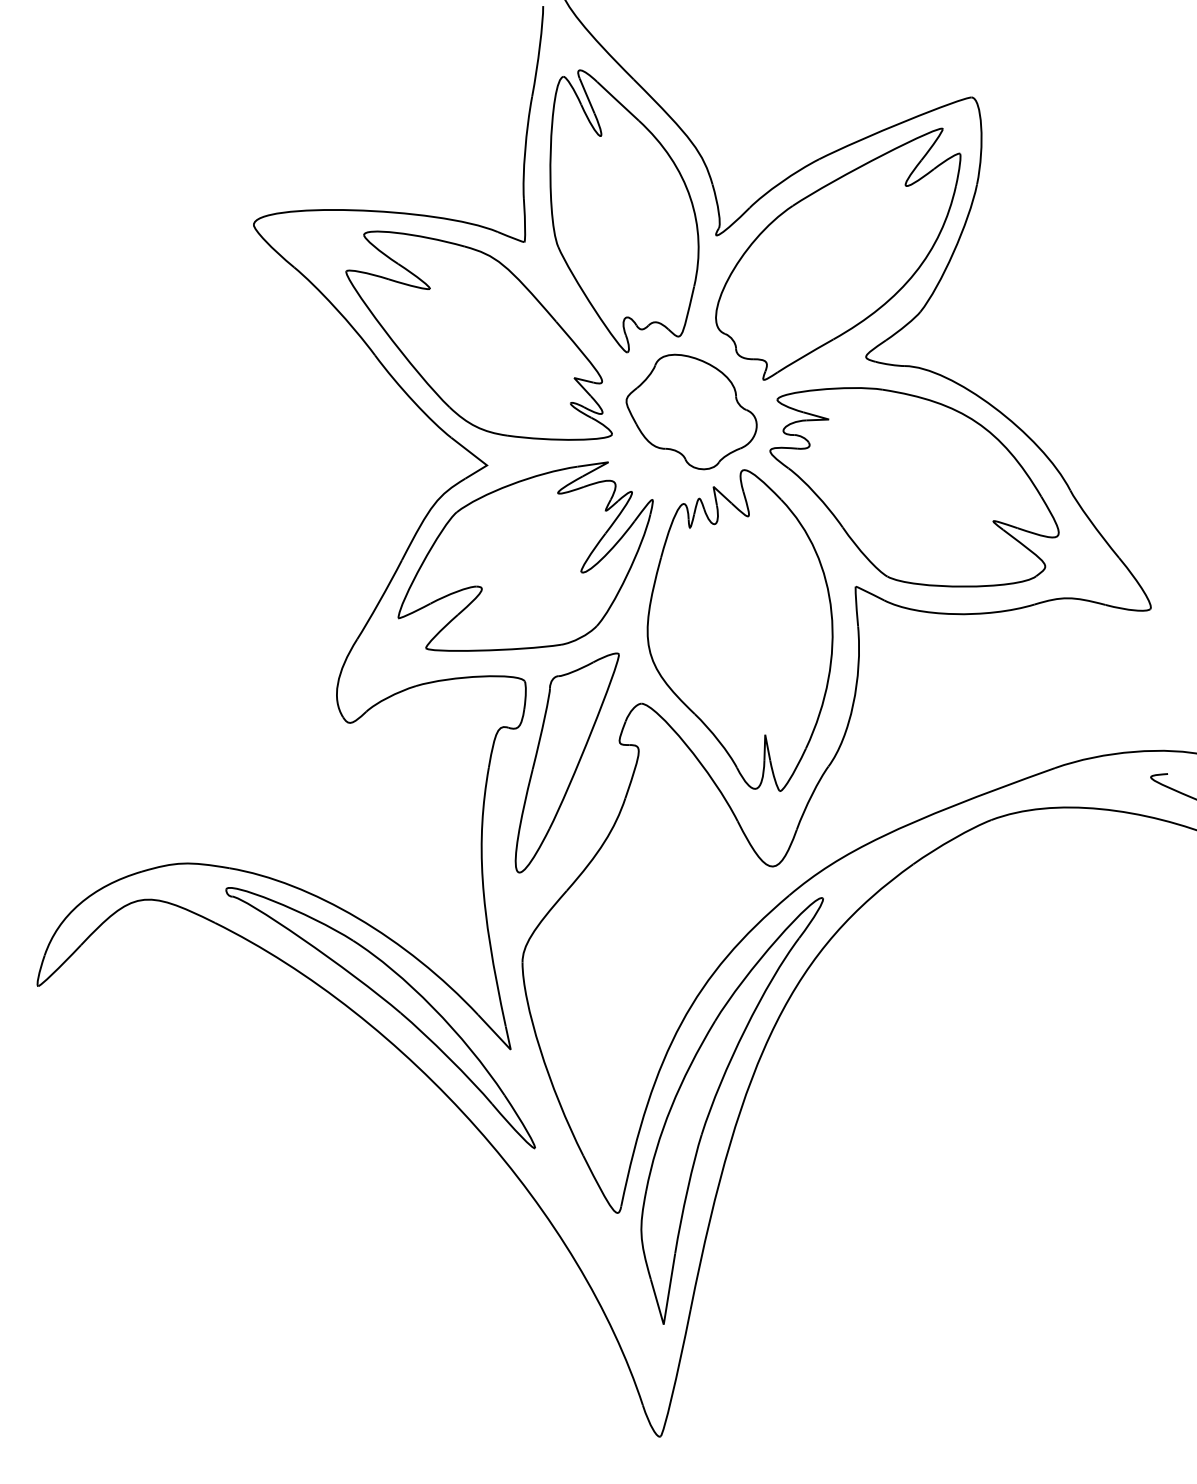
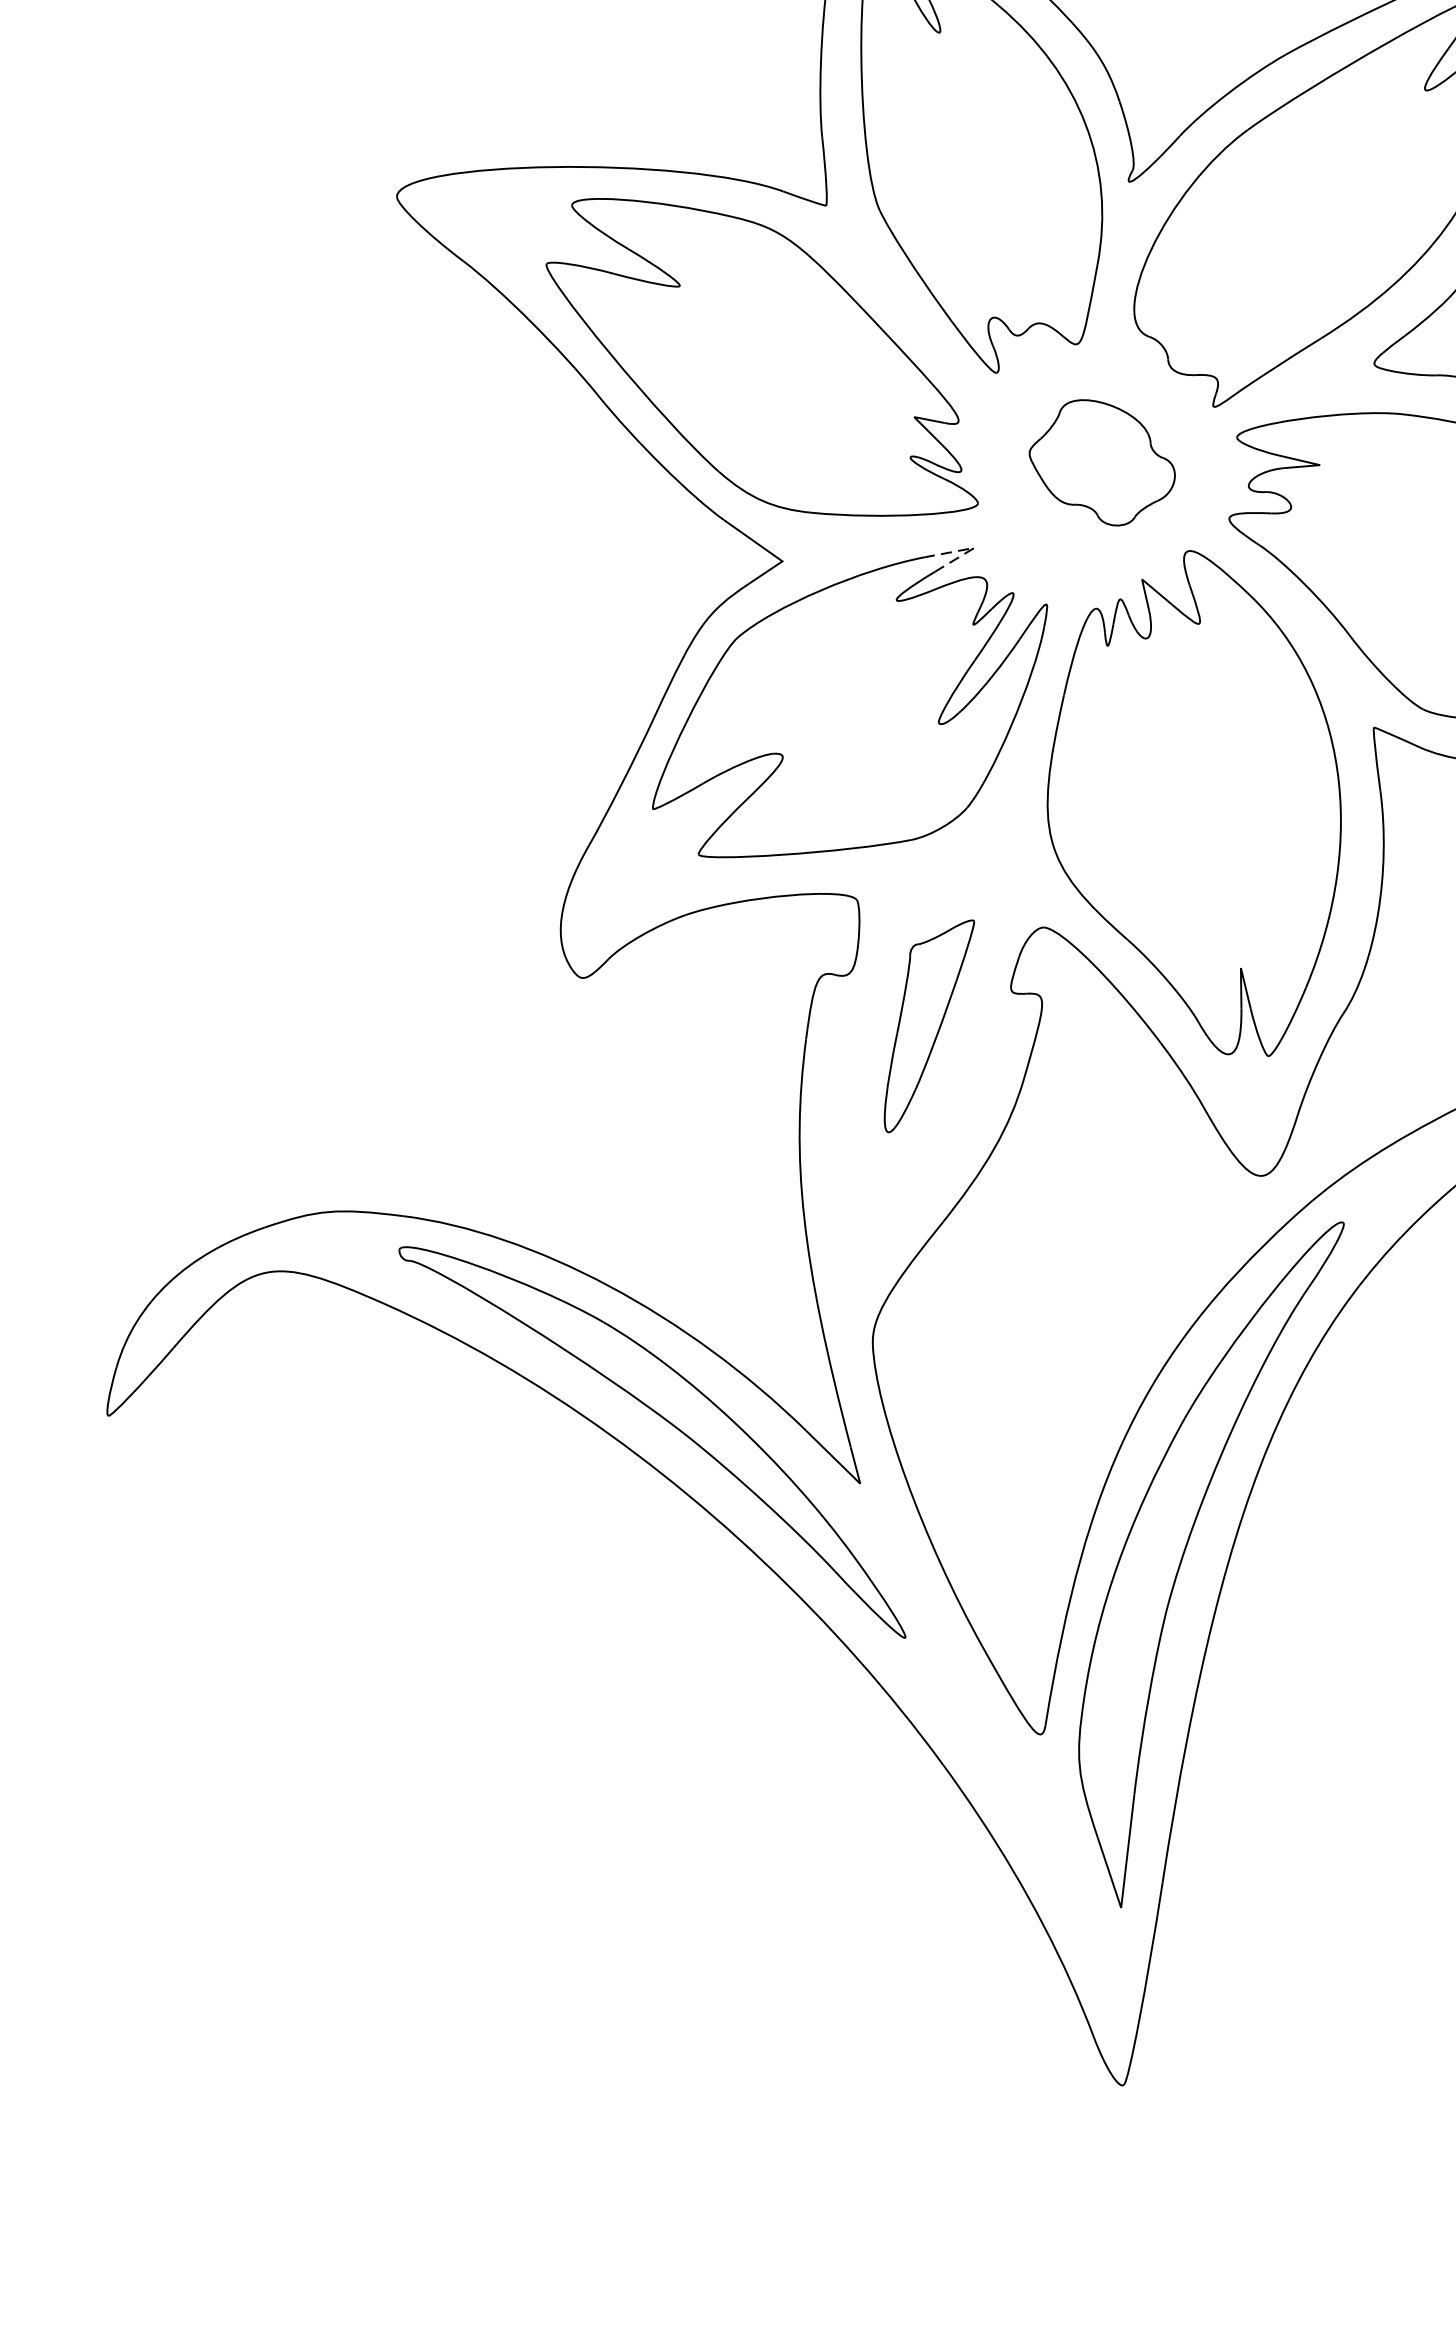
part: (691, 411) -> (1101, 461), size x0.7
line: (607, 462) -> (972, 548), solid -> dashed
part: (566, 762) -> (928, 1025), size x0.6

